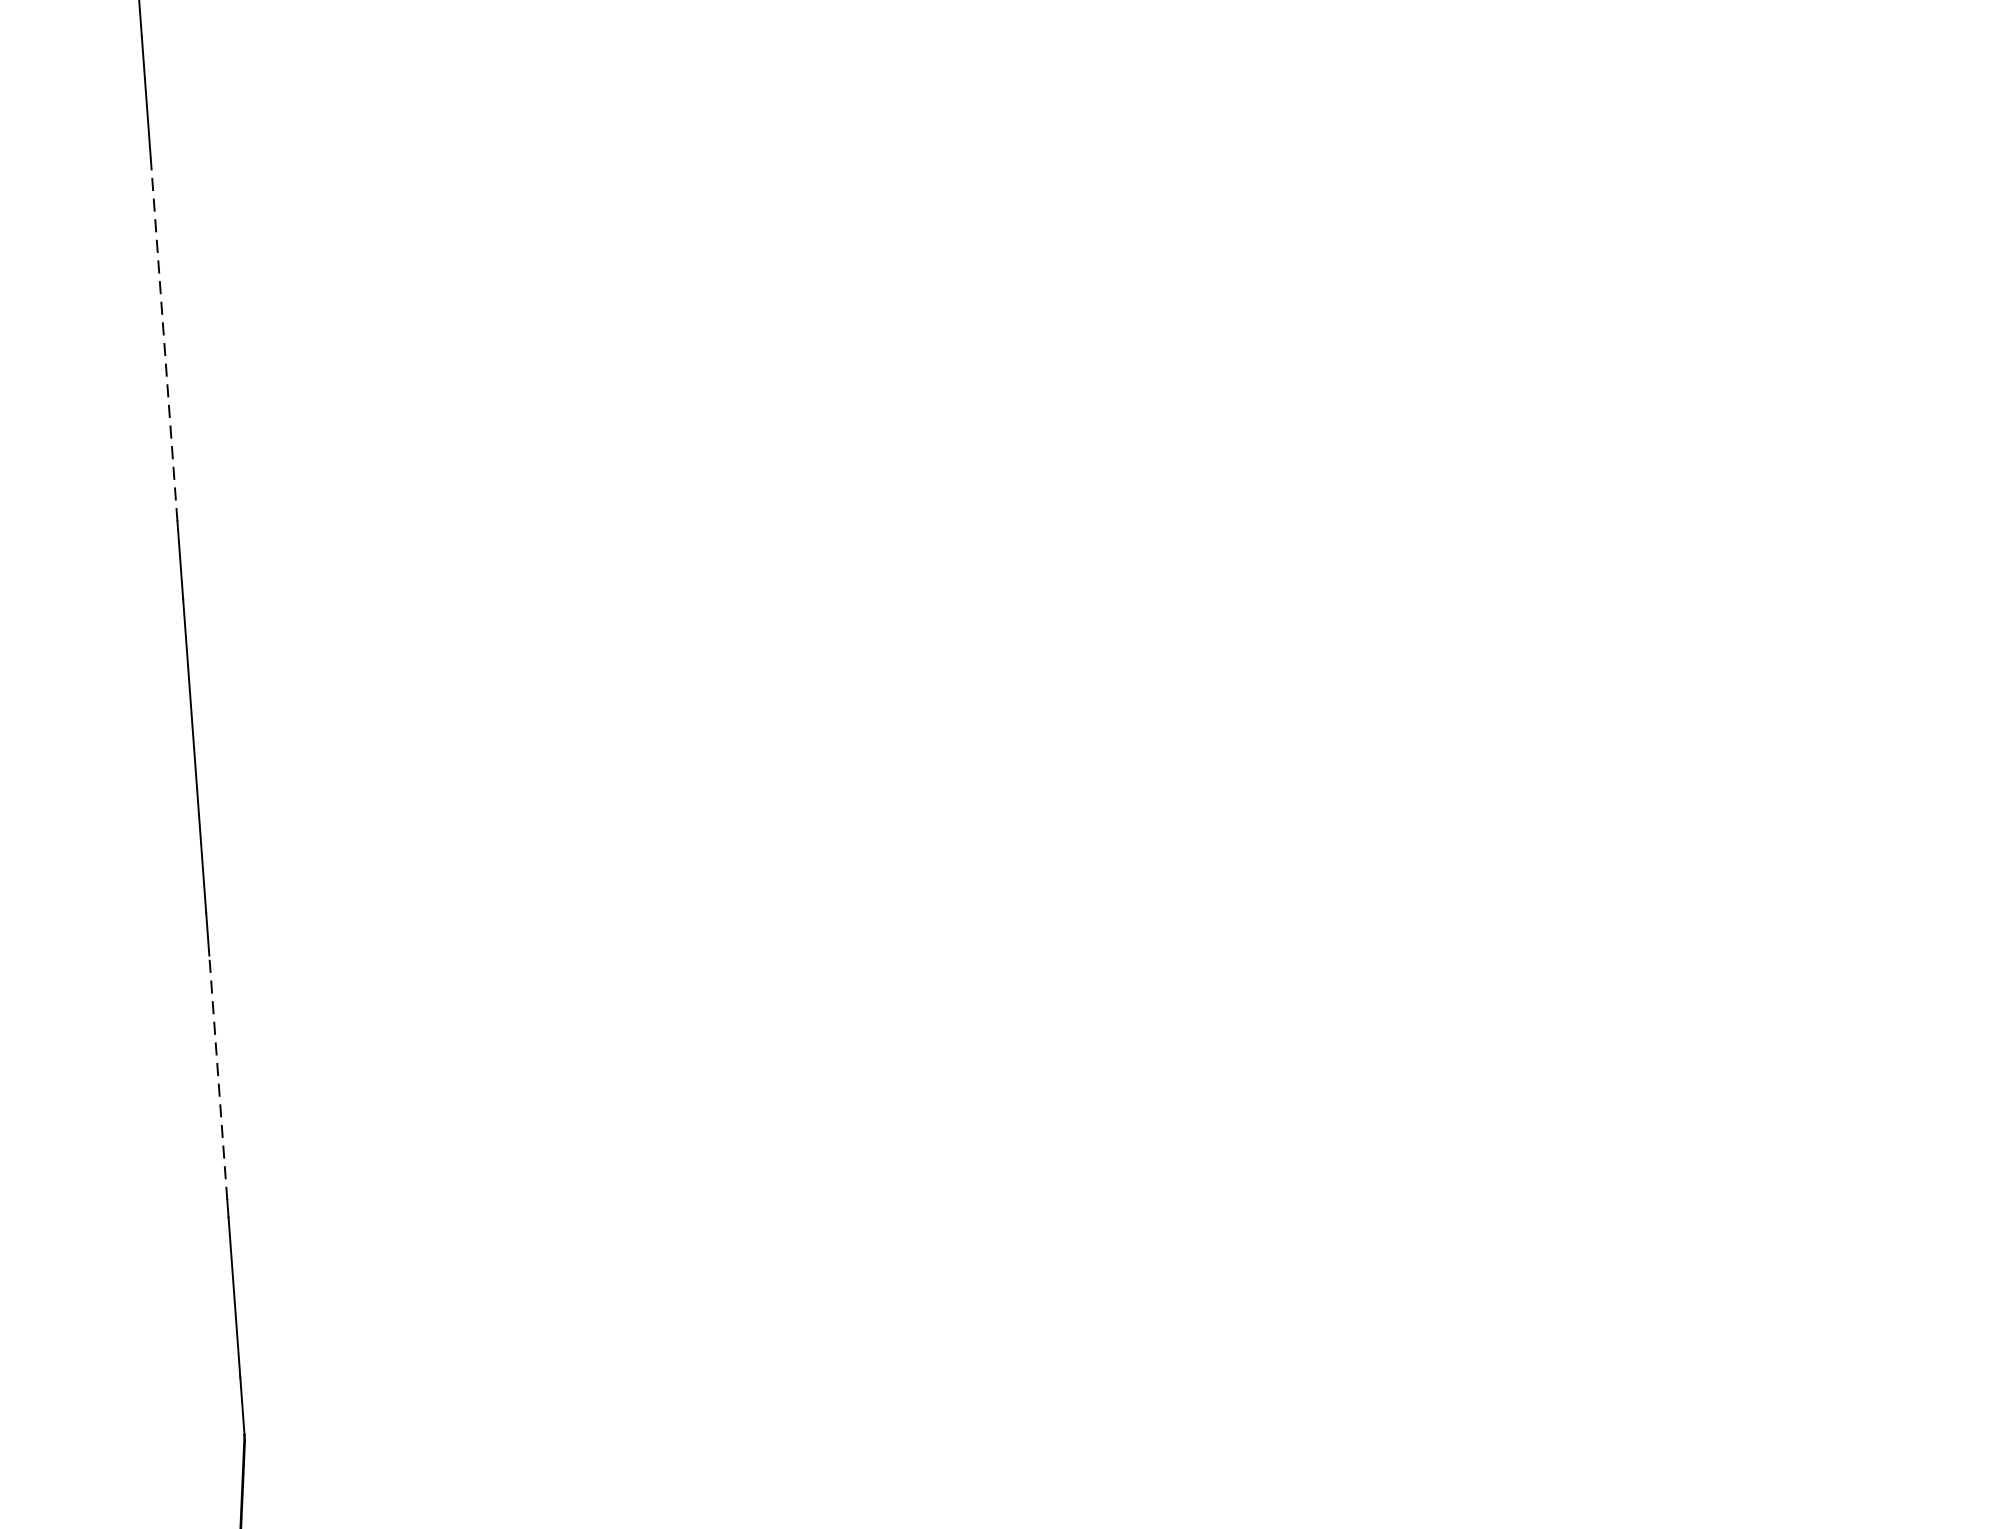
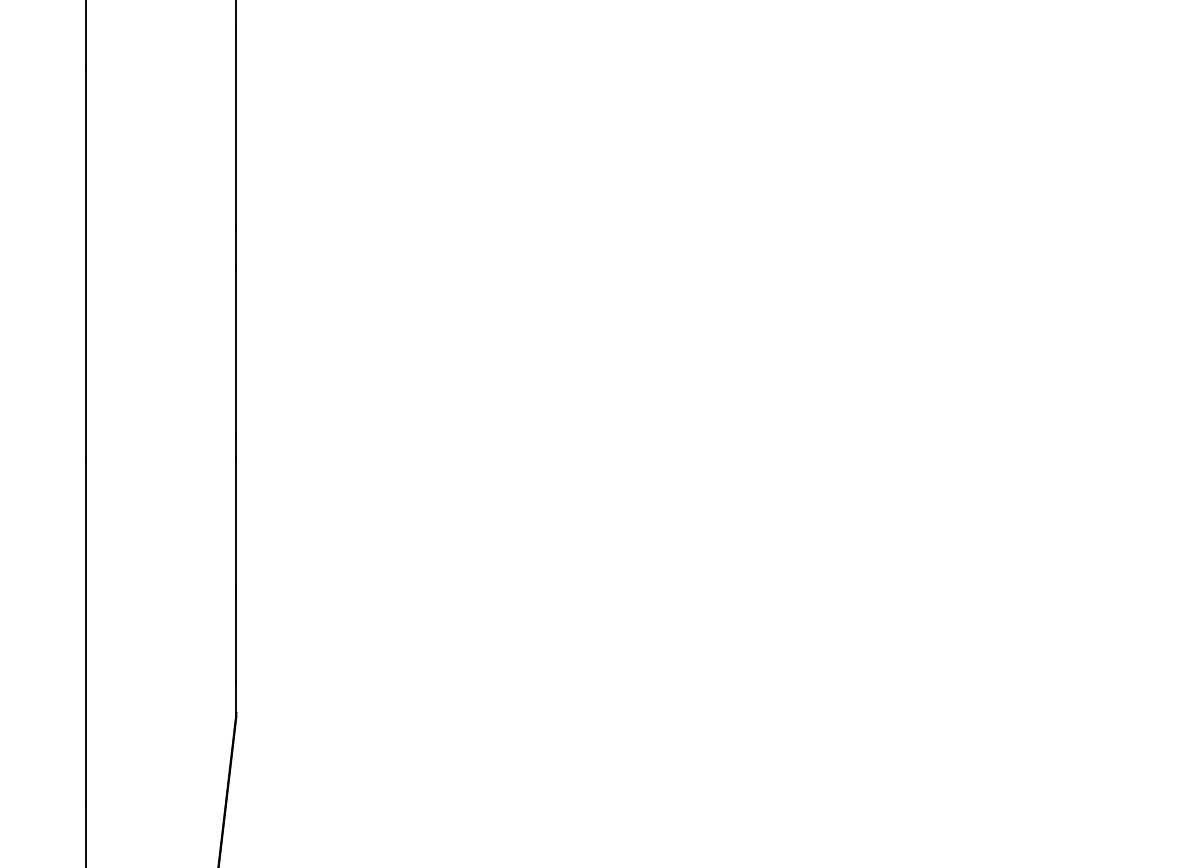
line: (164, 338) -> (236, 128), dashed -> solid
line: (218, 1077) -> (236, 522), dashed -> solid

